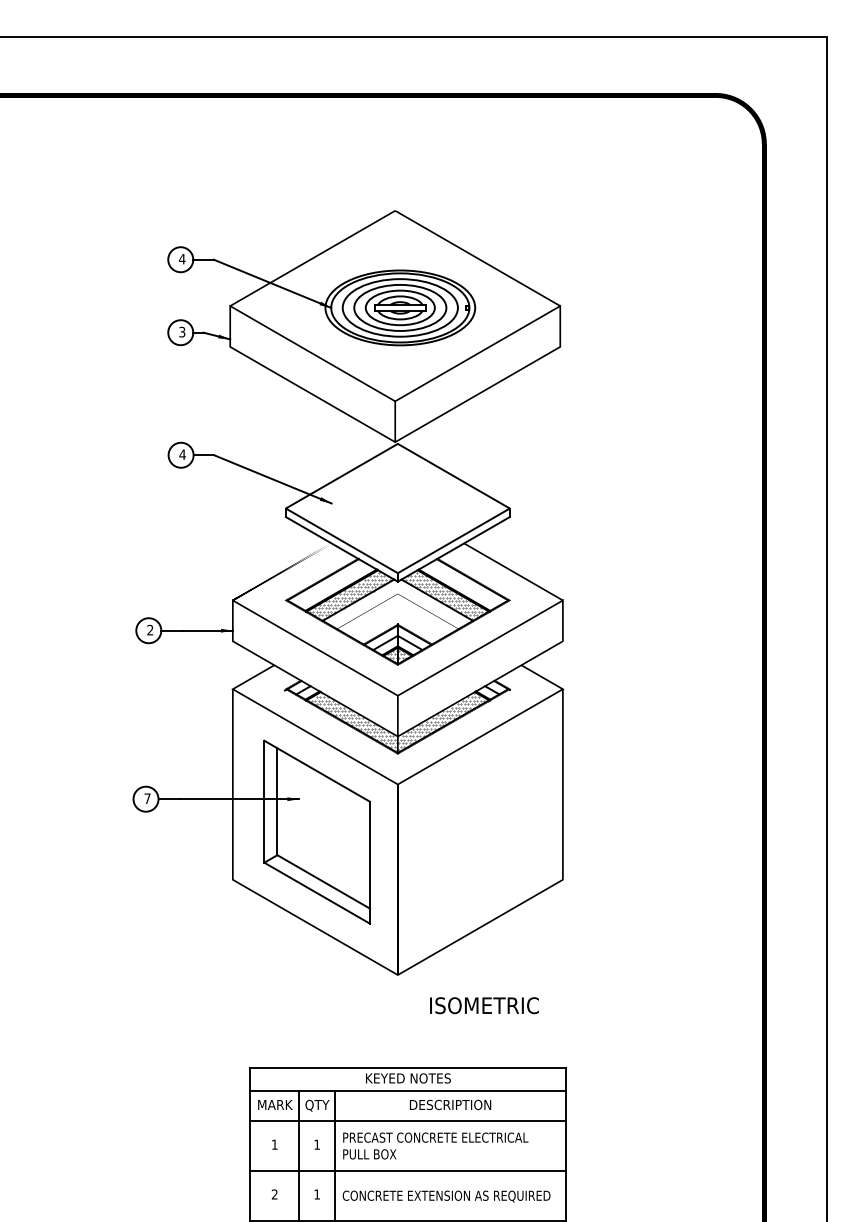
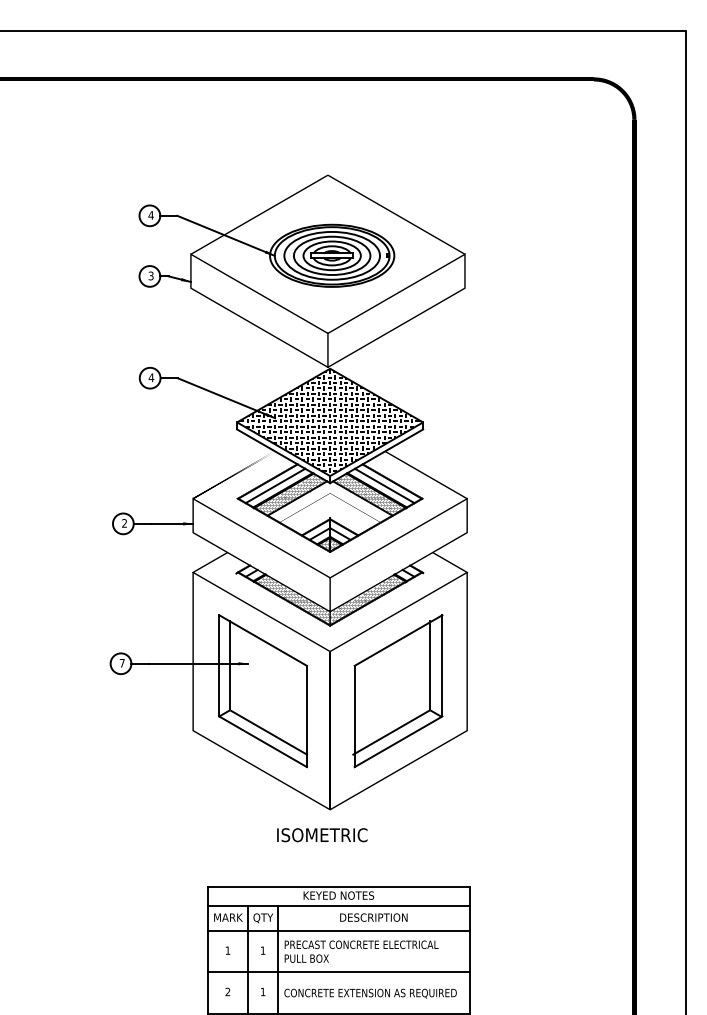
hatch: (399, 509) -> (331, 423), added
line: (332, 584) -> (275, 485), added
line: (463, 584) -> (384, 485), added
part: (478, 831) -> (397, 690), added
text: (484, 1005) -> (322, 835), moved

